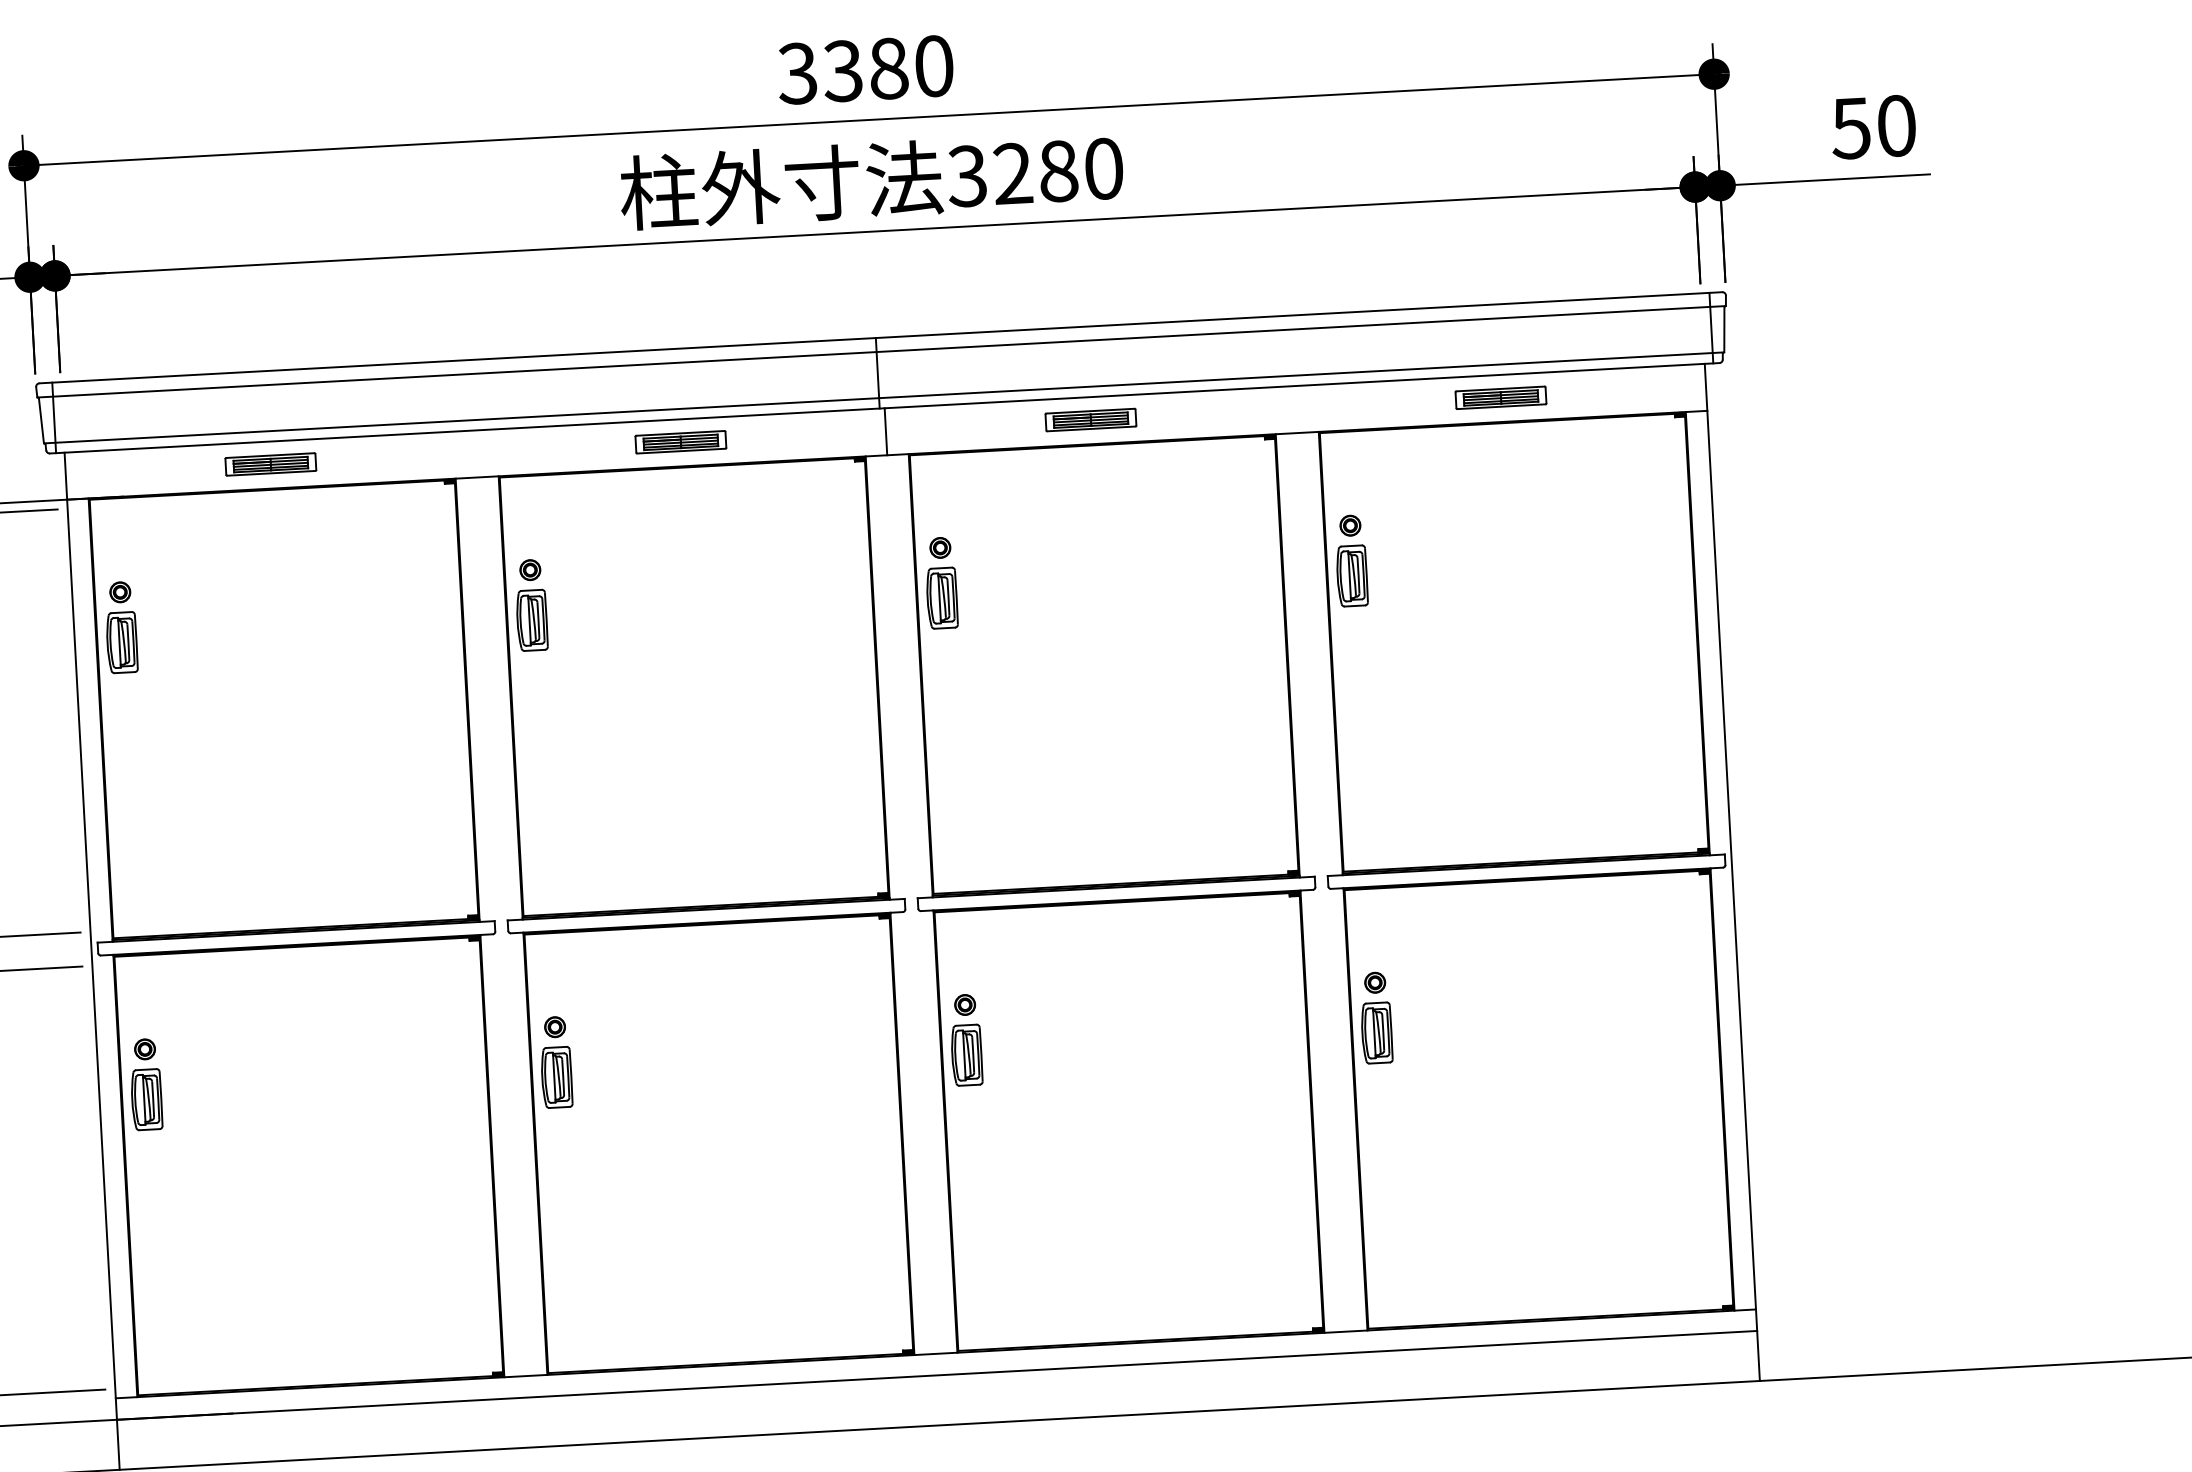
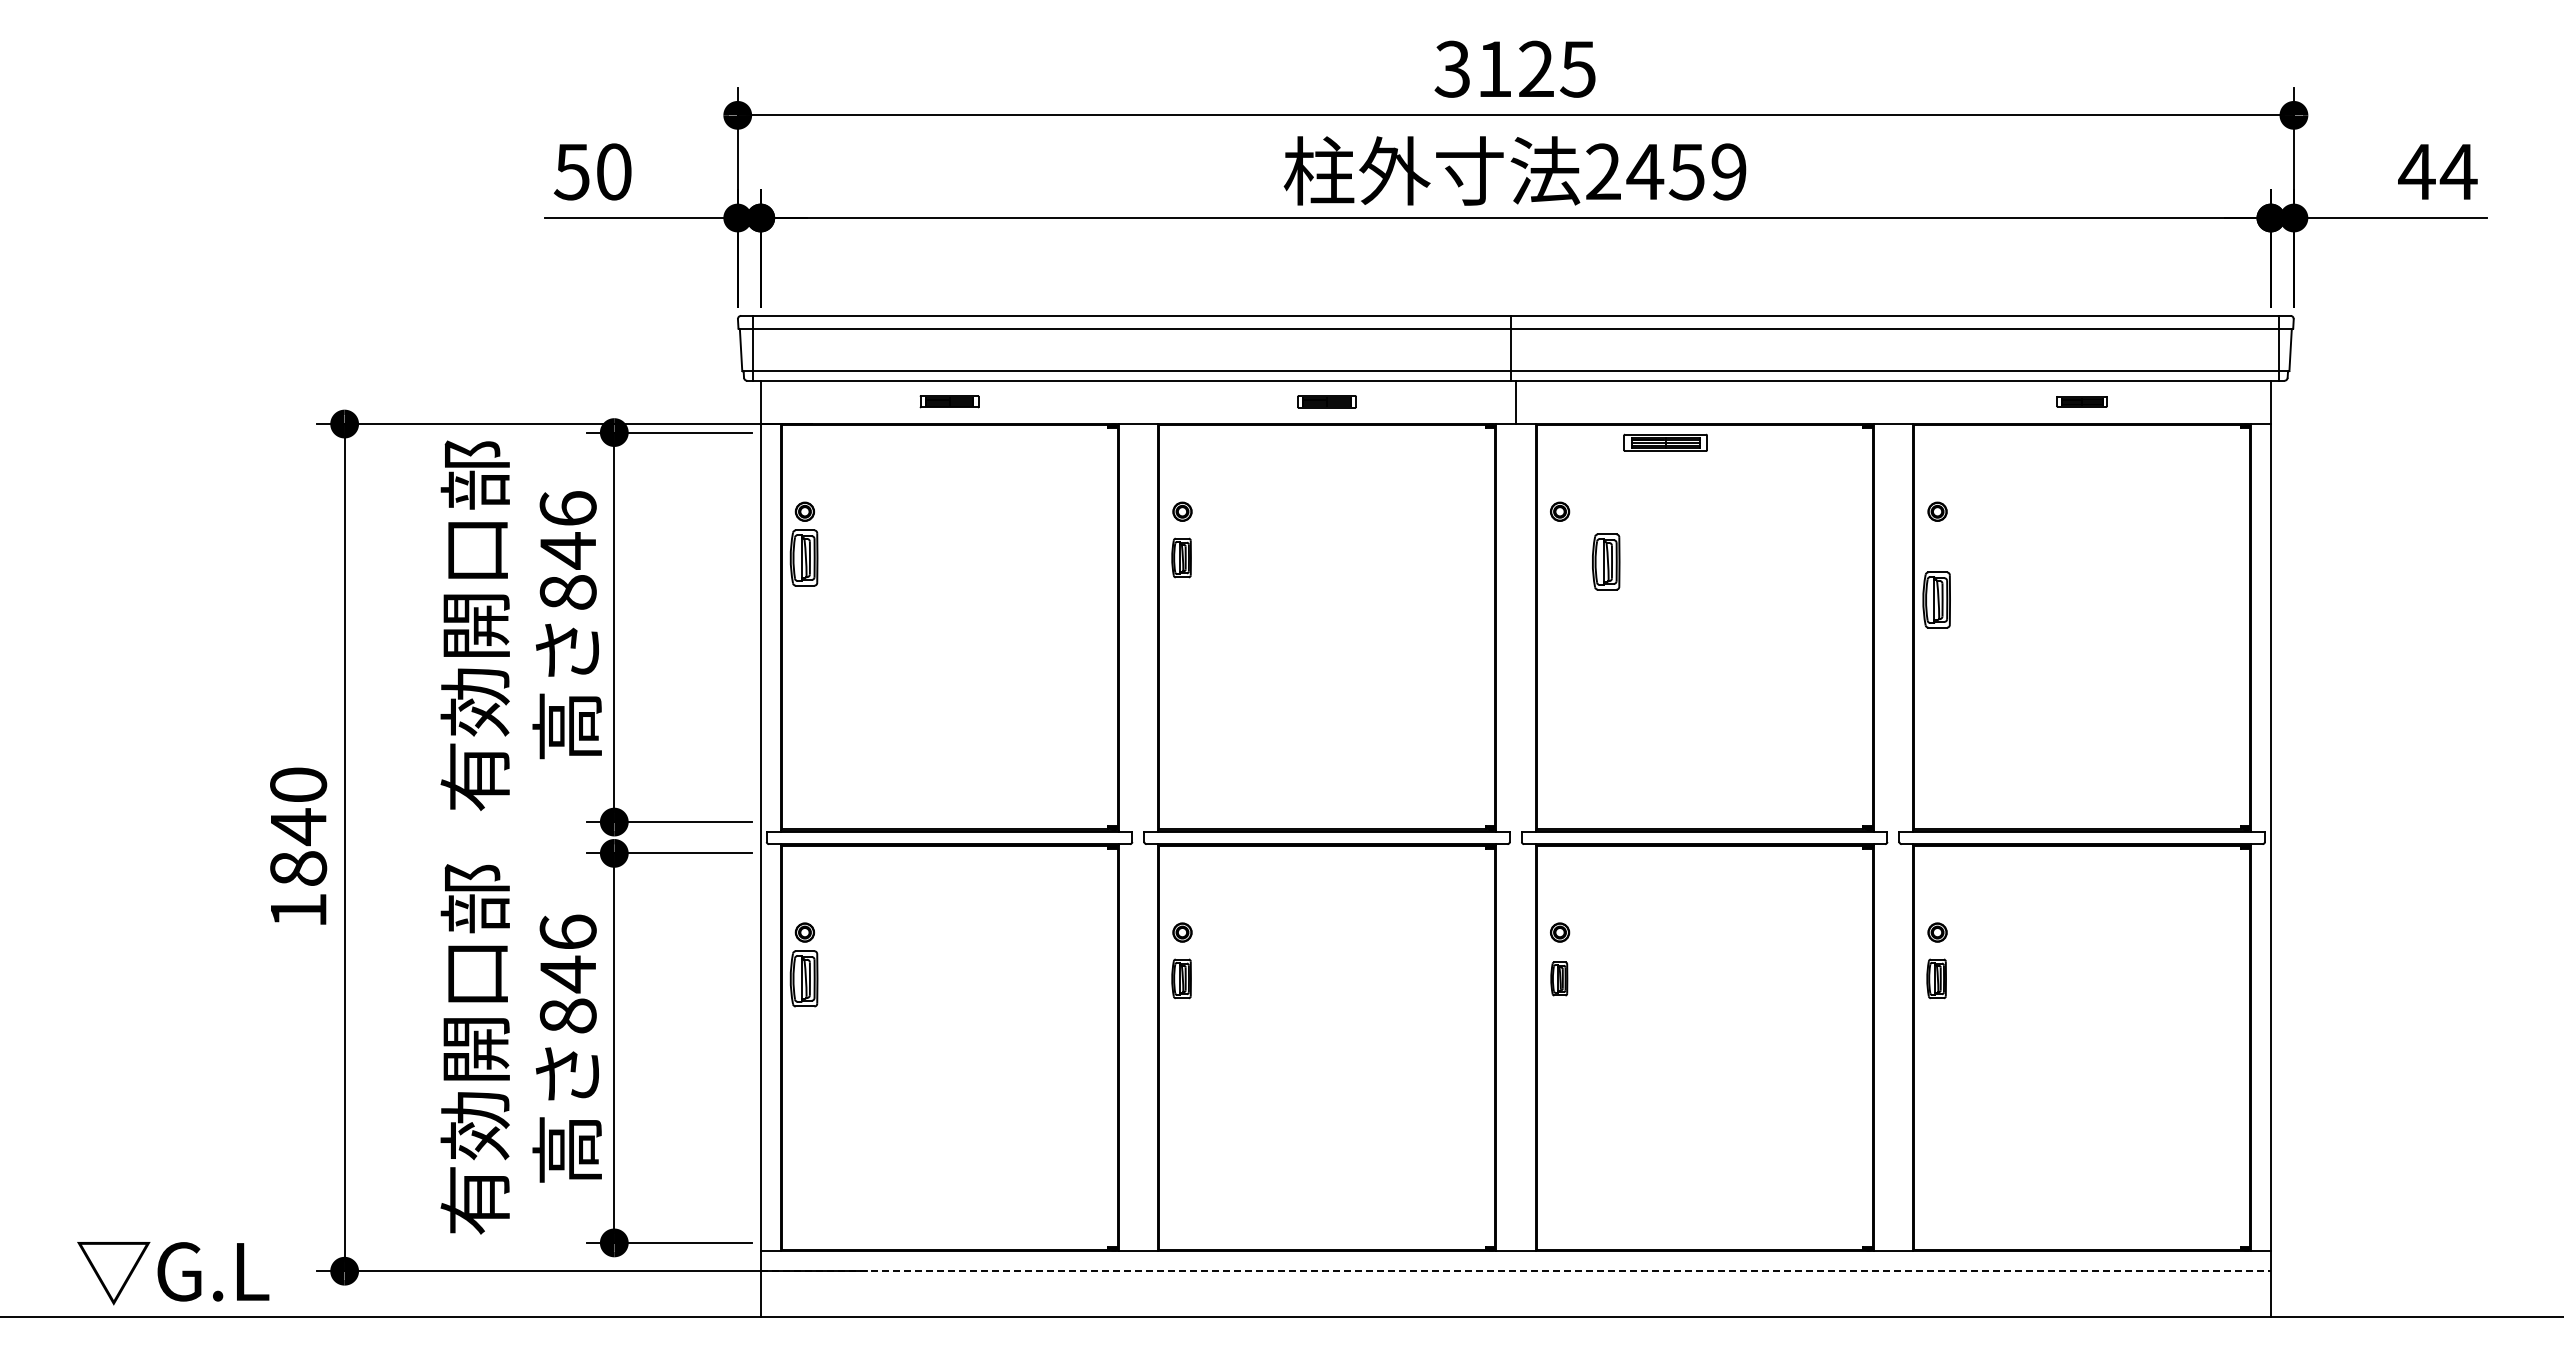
text: (887, 67) -> (1535, 68), 3380 -> 3125
text: (1873, 126) -> (2437, 171), 50 -> 44
text: (1034, 172) -> (1665, 171), 3280 -> 2459
part: (1500, 397) -> (2081, 401), size x0.6
part: (1090, 419) -> (1665, 442), moved
part: (680, 441) -> (1326, 401), size x0.7
part: (270, 464) -> (949, 401), size x0.7
part: (1351, 575) -> (1936, 599), moved
part: (942, 597) -> (1606, 561), moved
part: (531, 619) -> (1181, 557), size x0.7
part: (1376, 1032) -> (1936, 978), size x0.7
part: (967, 1054) -> (1559, 978), size x0.6
part: (556, 1077) -> (1181, 978), size x0.7
line: (937, 1375) -> (1516, 1271), solid -> dashed

